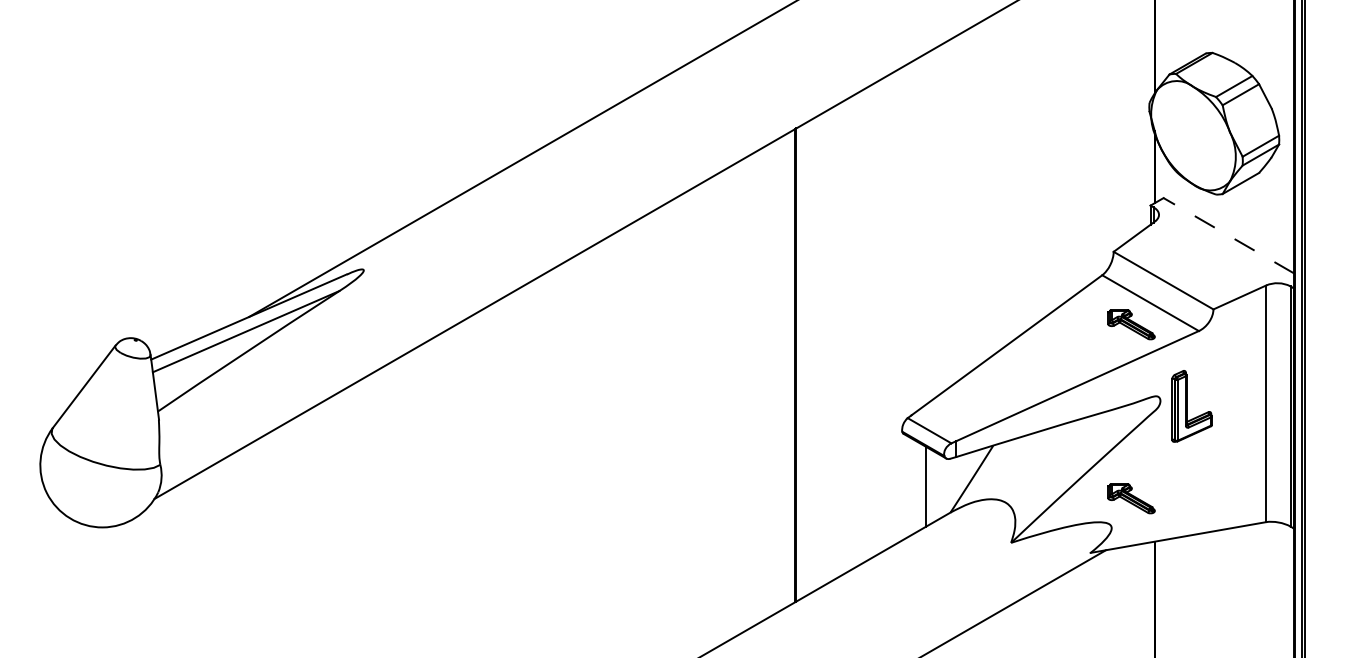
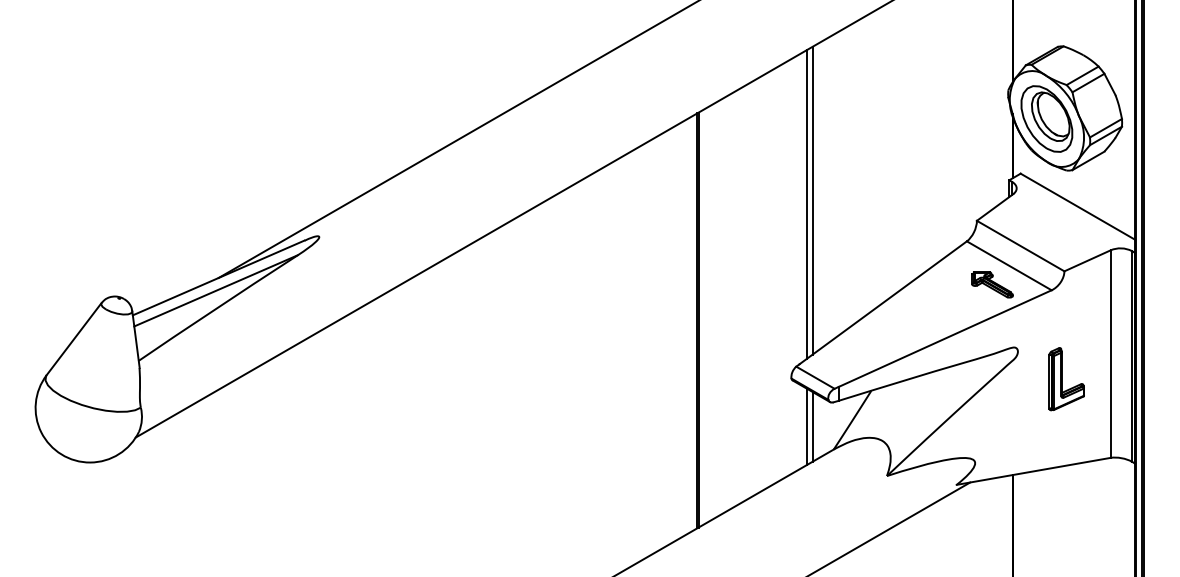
part: (1193, 135) -> (1046, 118), added
line: (926, 228) -> (812, 200), added
line: (919, 233) -> (806, 204), added
line: (1228, 235) -> (1077, 206), dashed -> solid
part: (1191, 406) -> (1066, 379), moved
line: (919, 486) -> (806, 426), added
part: (1131, 498) -> (992, 437), removed

